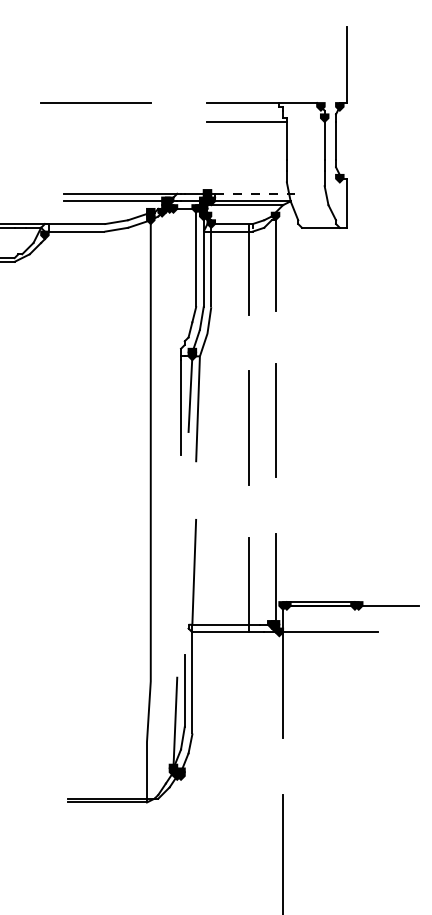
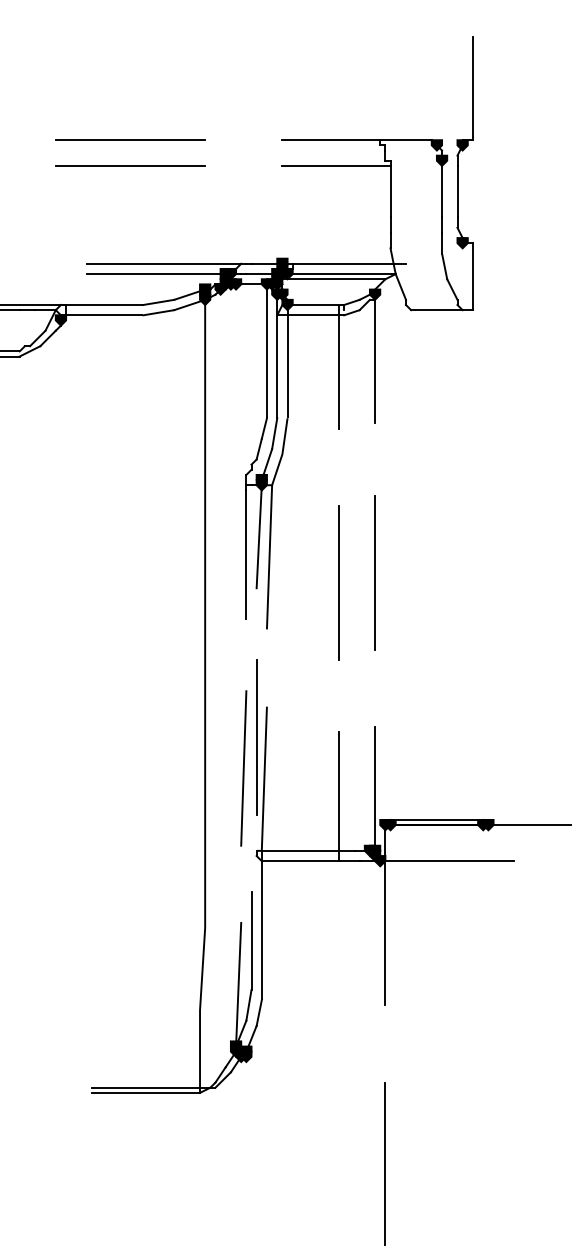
line: (95, 121) -> (129, 165), added
line: (256, 193) -> (349, 263), dashed -> solid
line: (188, 541) -> (256, 737), added
line: (179, 564) -> (244, 768), added

